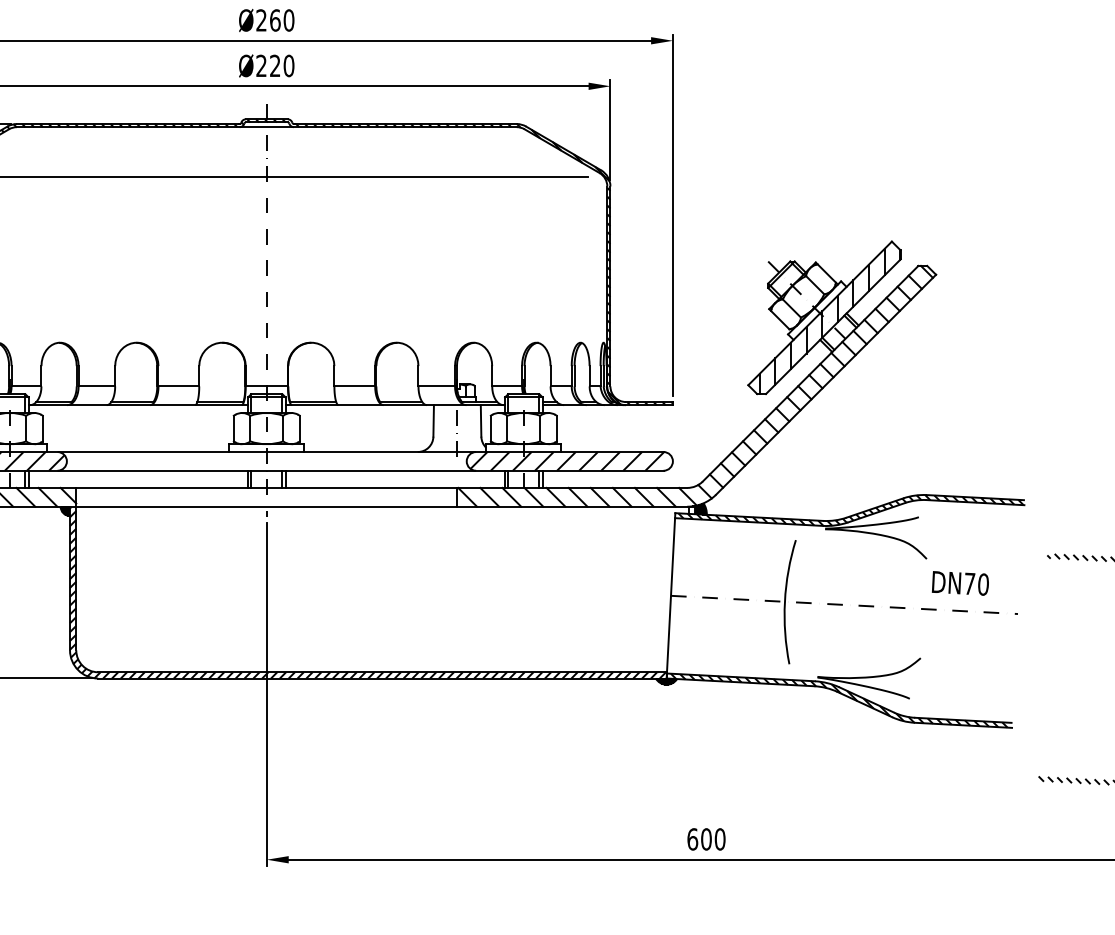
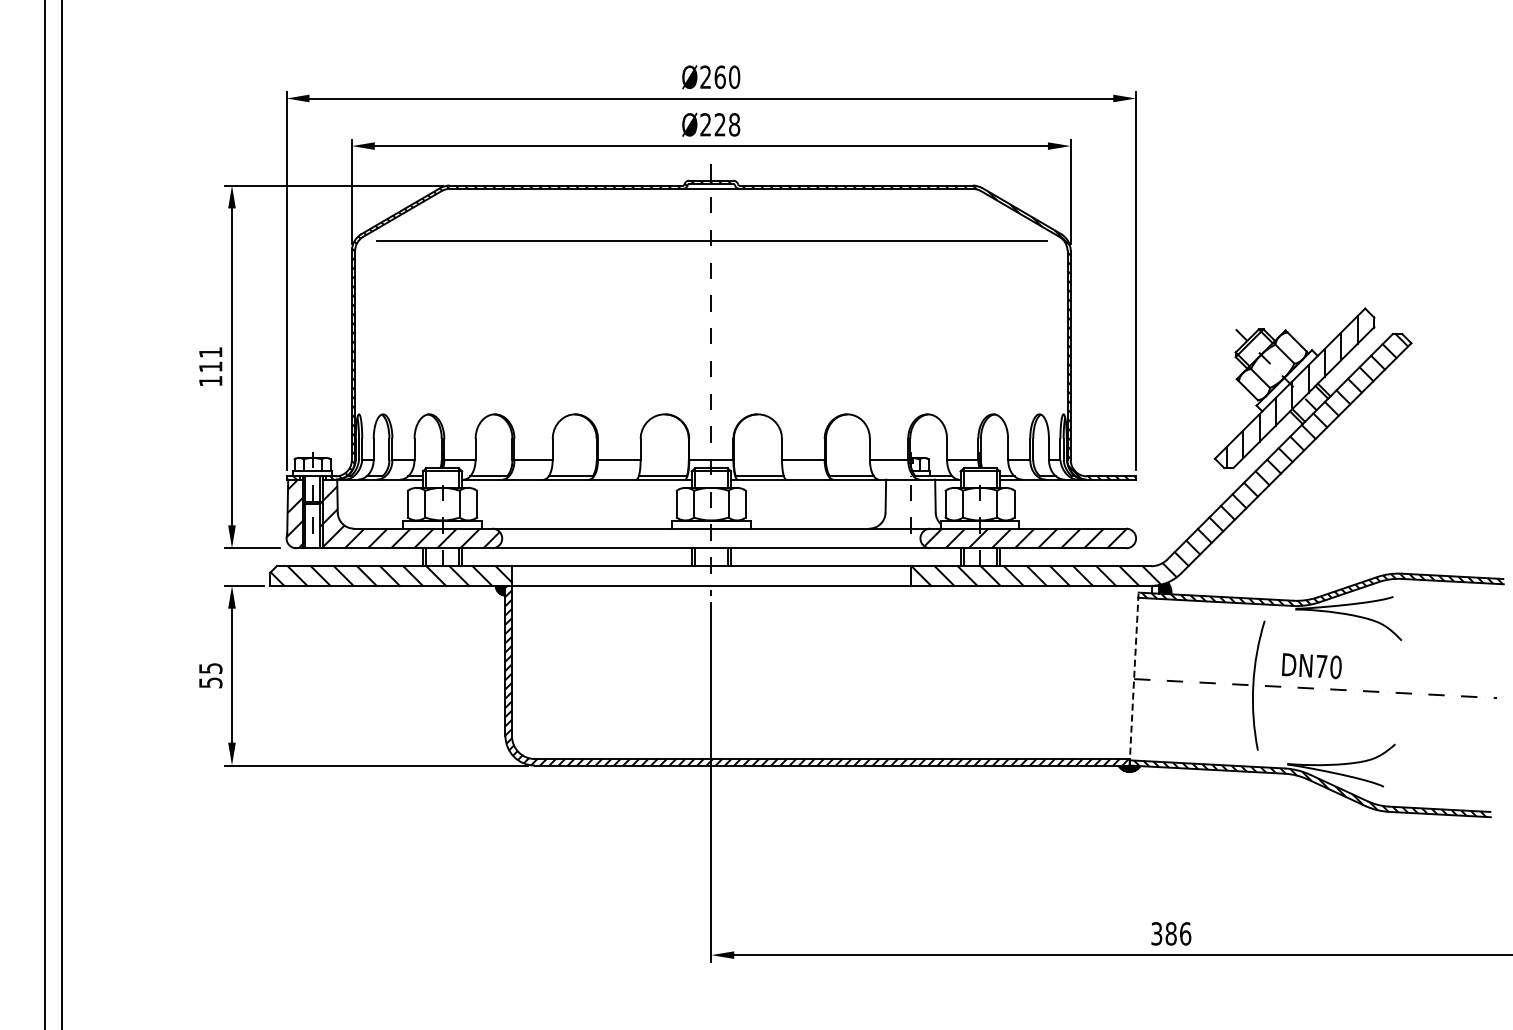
text: (288, 65) -> (734, 124), Ø220 -> Ø228
text: (960, 583) -> (1311, 666), moved
line: (671, 596) -> (1134, 679), solid -> dashed
text: (706, 839) -> (1171, 933), 600 -> 386

